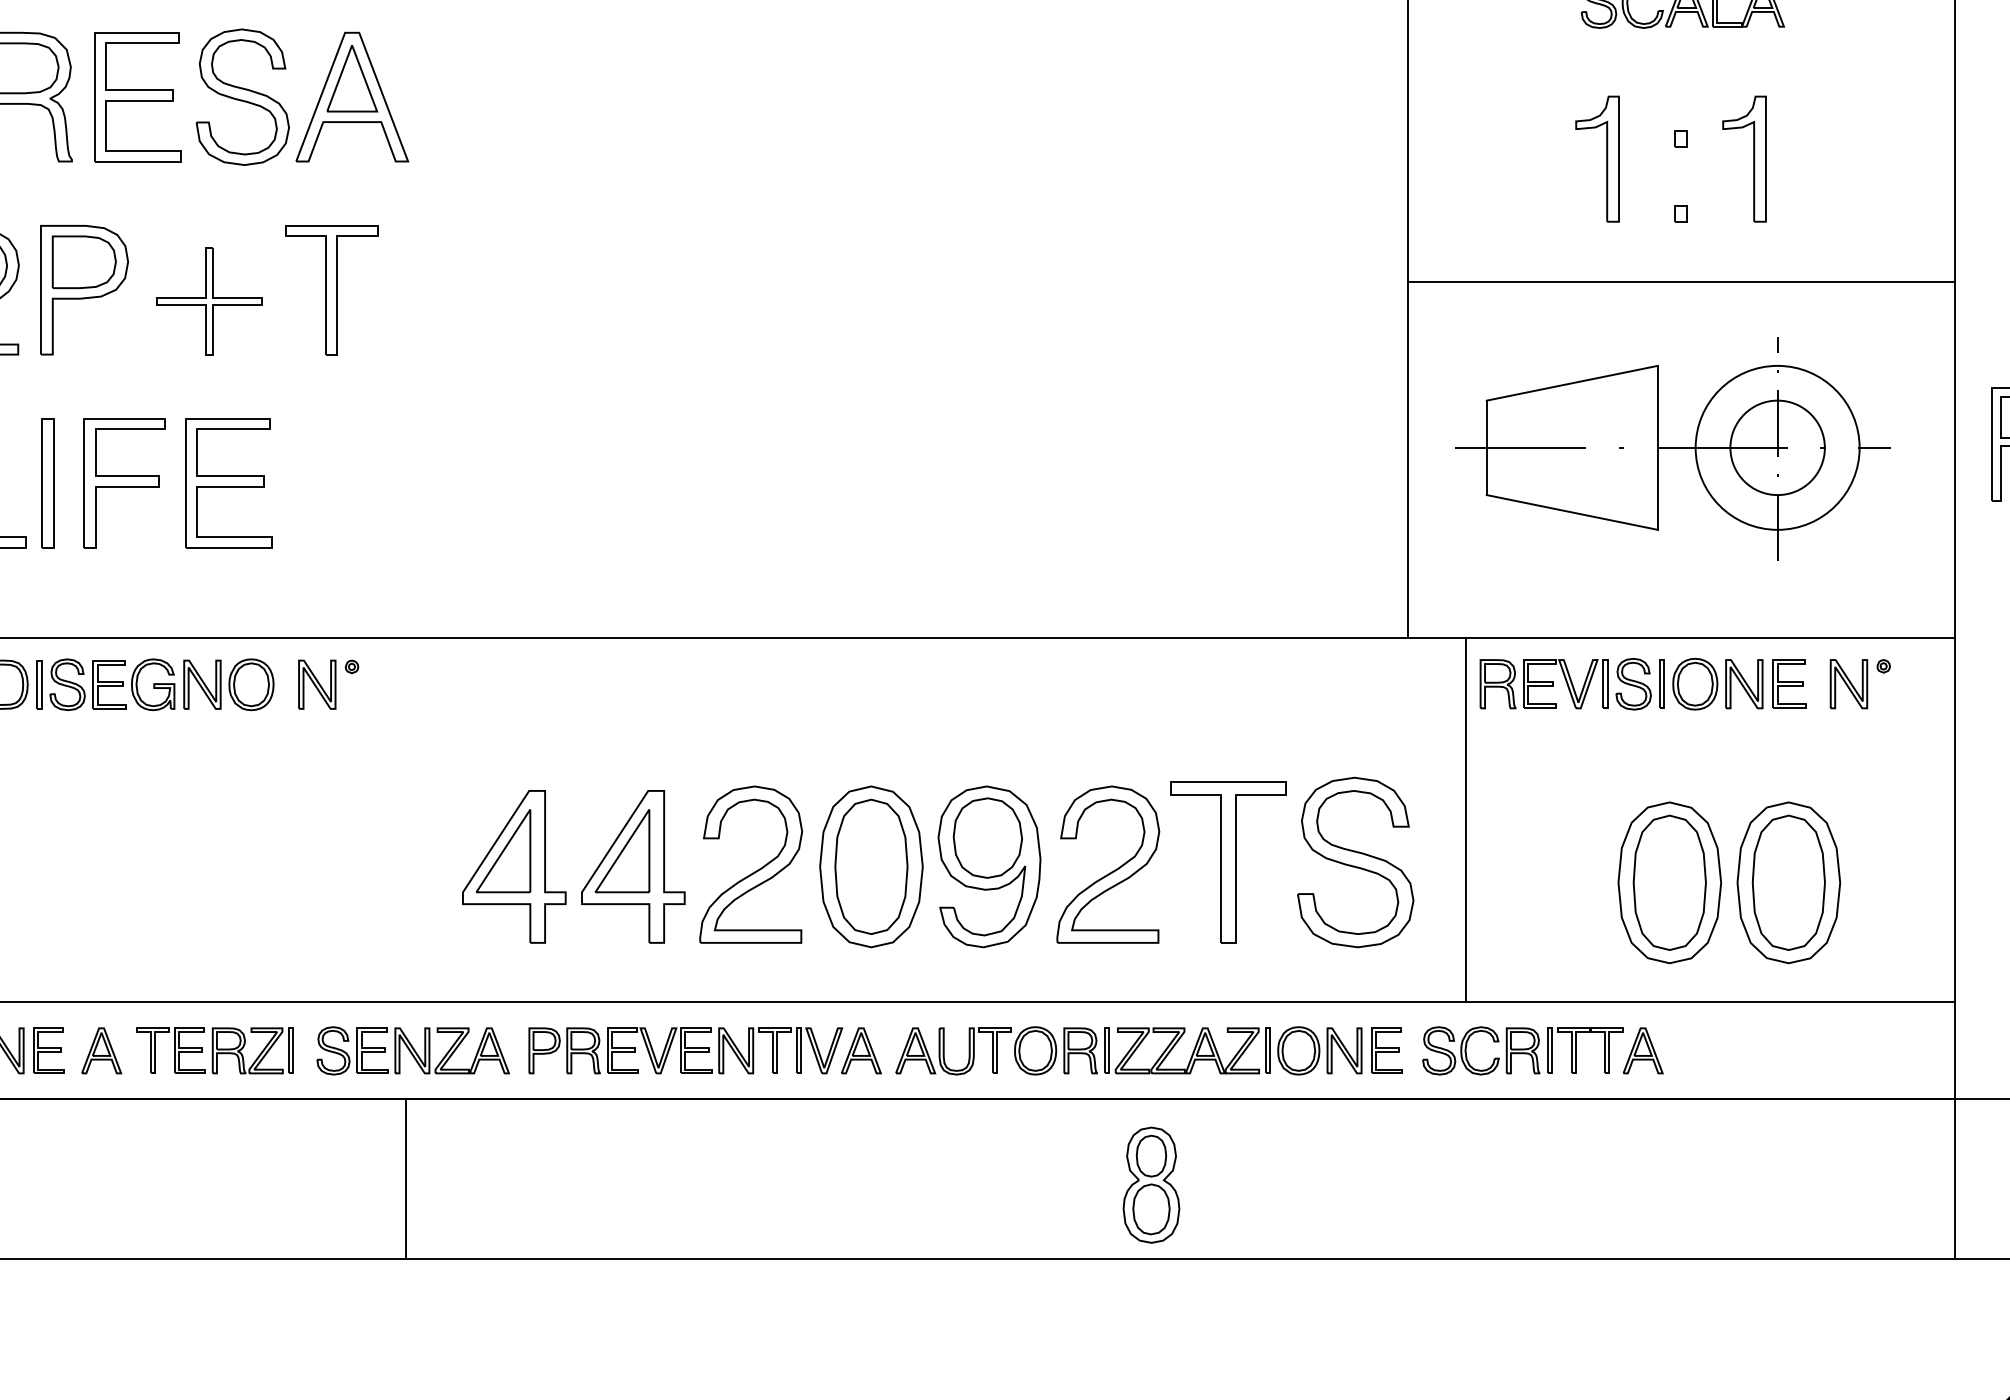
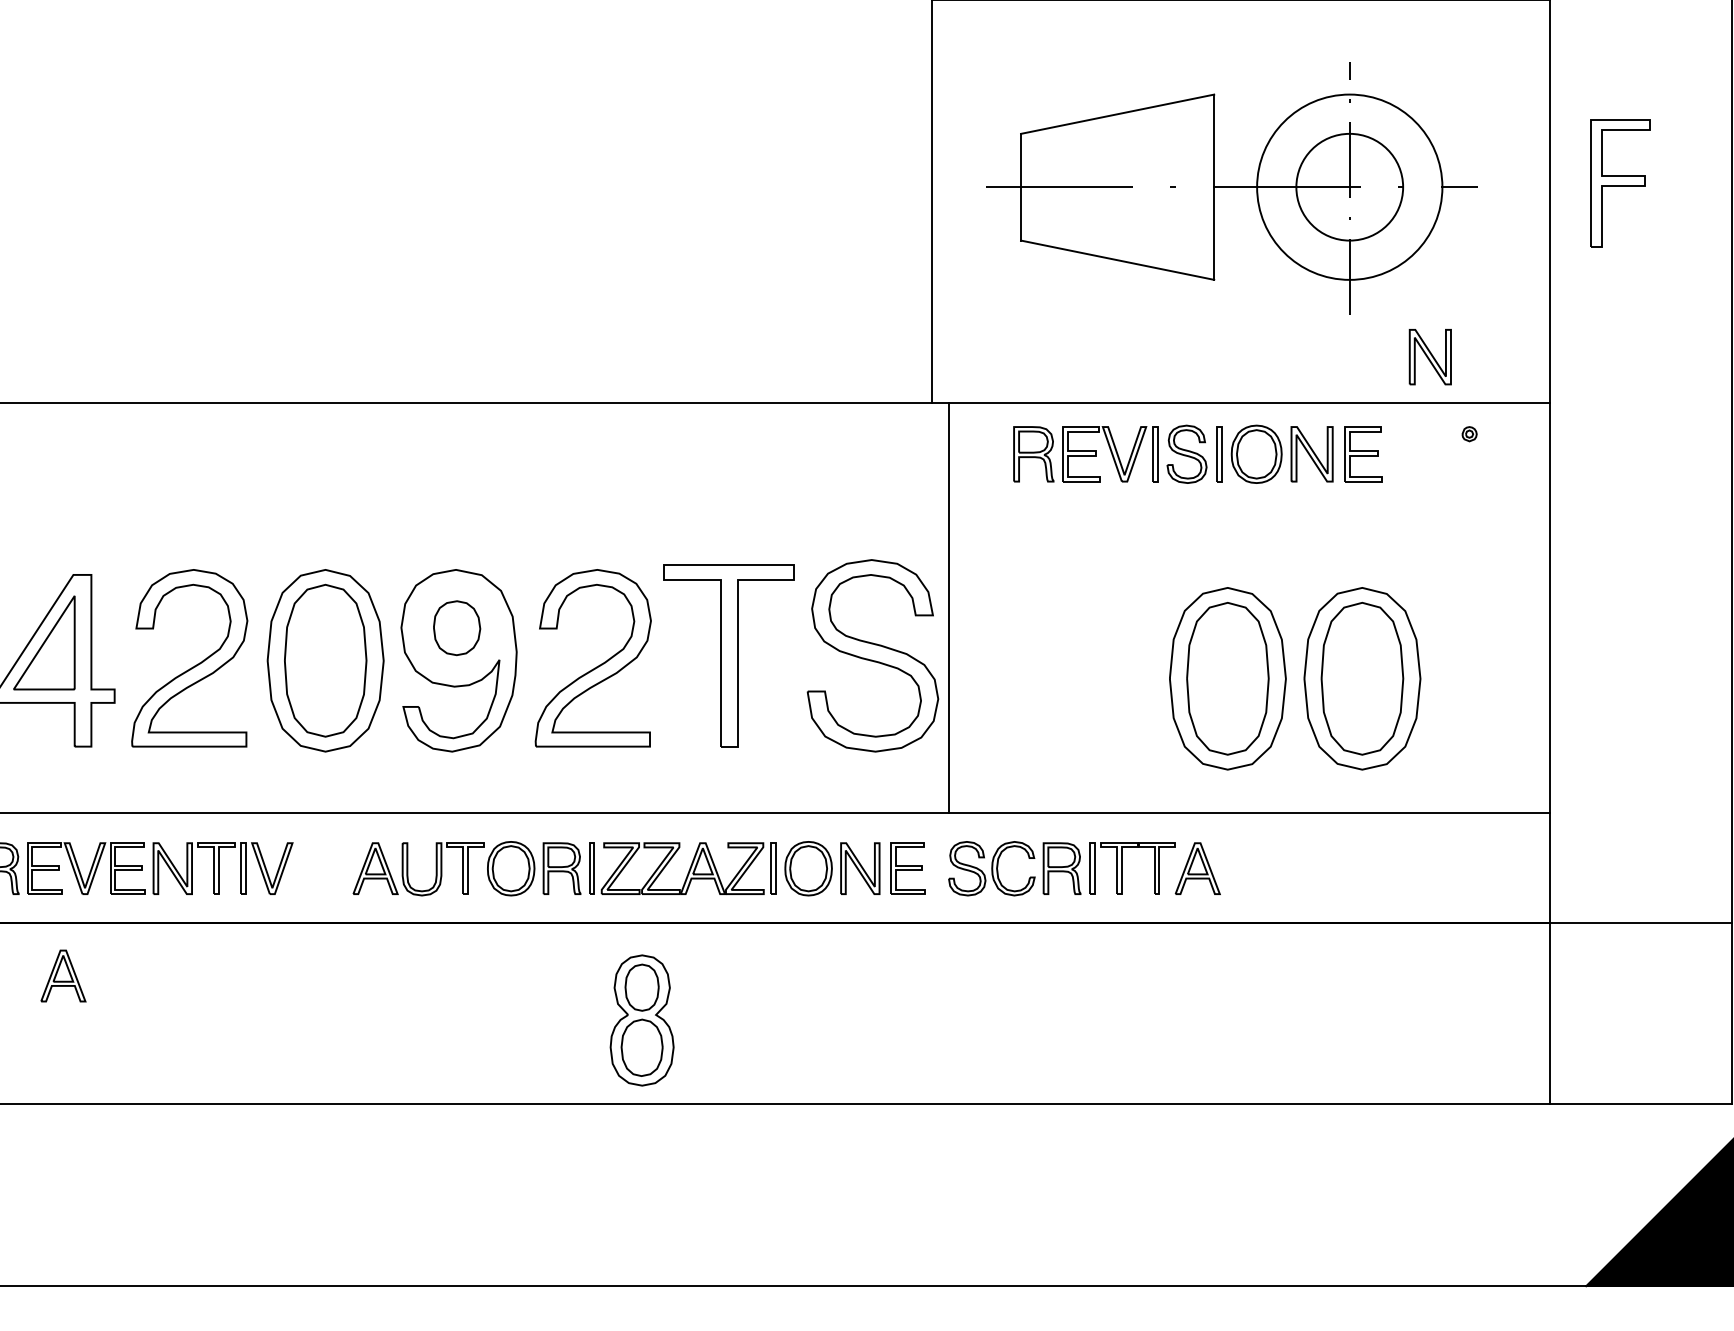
part: (1848, 684) -> (1429, 357), moved
line: (1465, 820) -> (948, 608), moved
part: (987, 837) -> (456, 627), size x0.6
part: (861, 1050) -> (63, 975), moved

